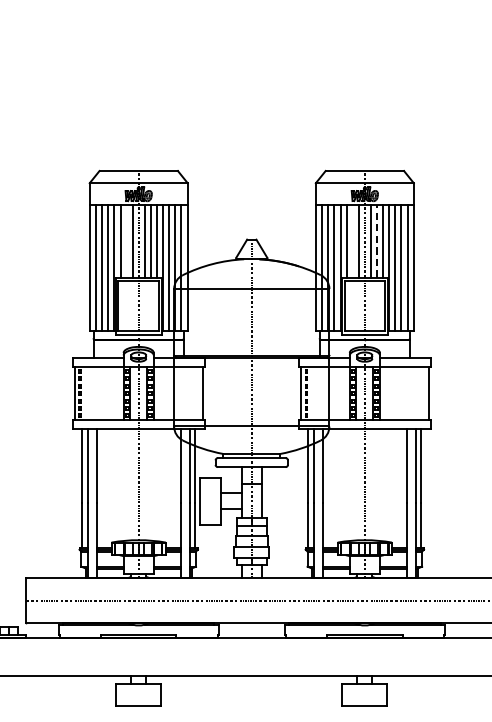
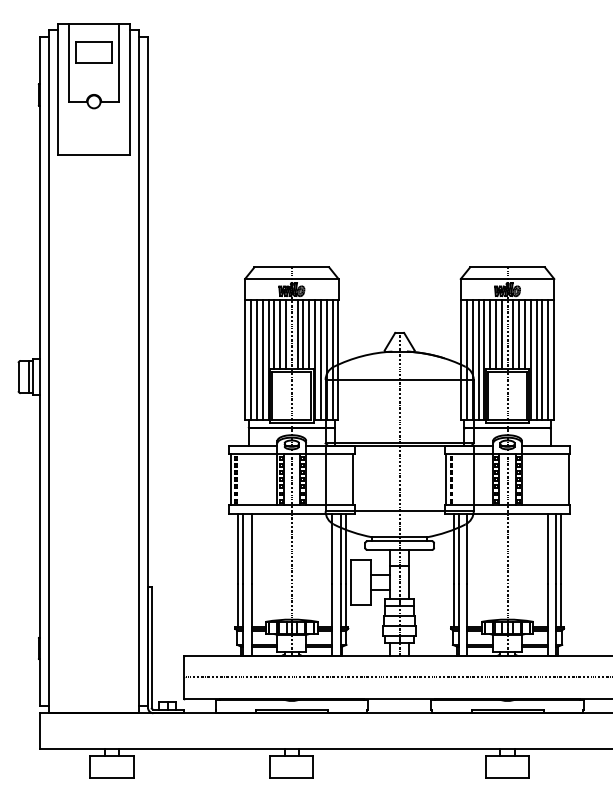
line: (126, 241) -> (280, 334), added
line: (352, 241) -> (495, 334), added
line: (377, 241) -> (519, 334), dashed -> solid

